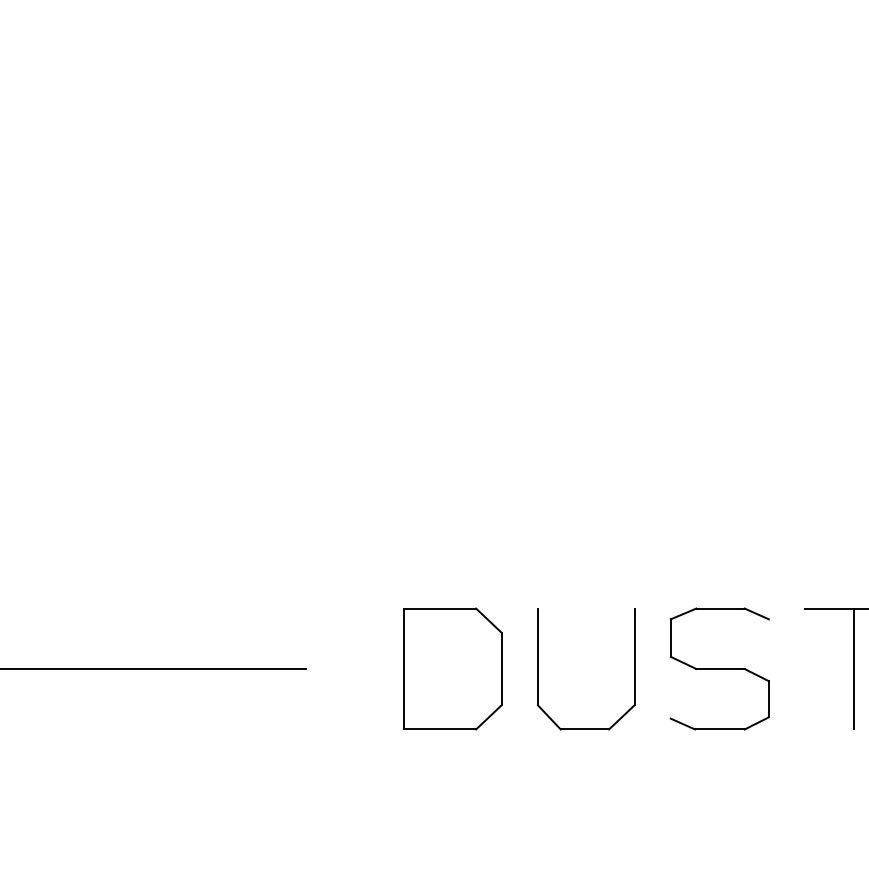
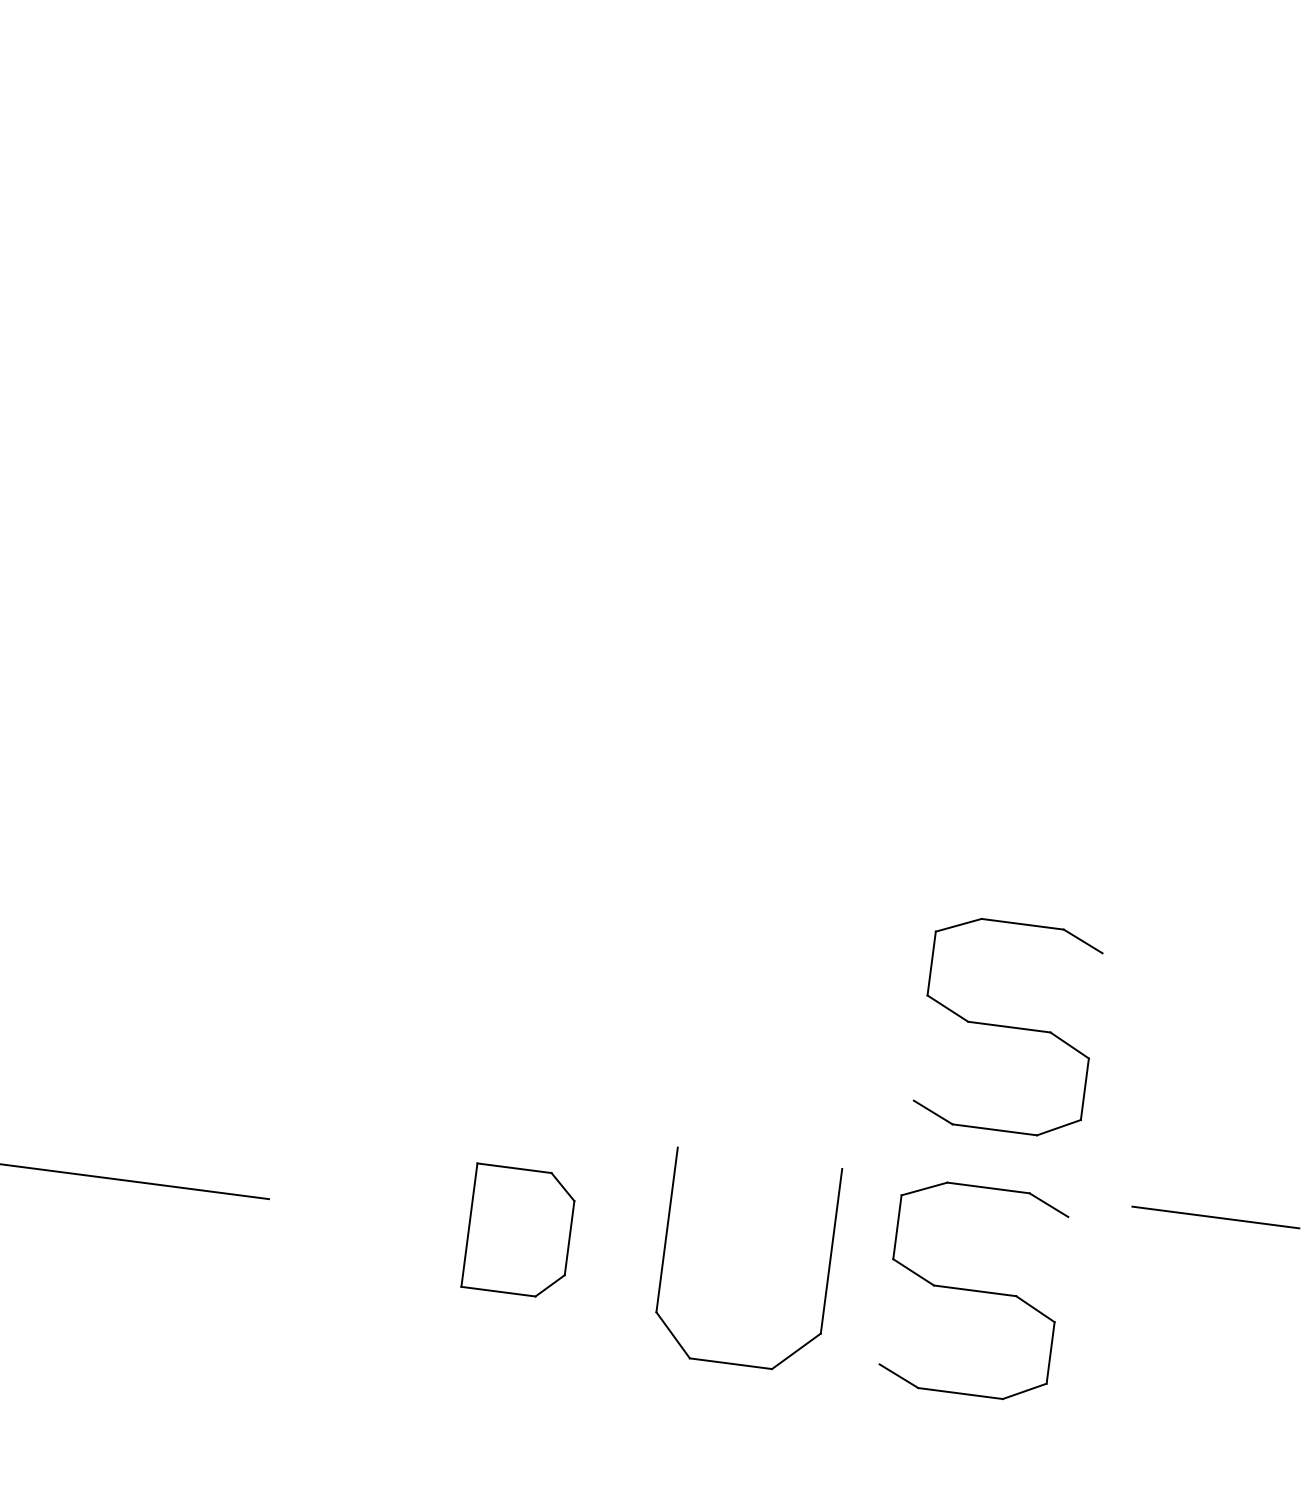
part: (719, 513) -> (1007, 1026), added
part: (452, 668) -> (519, 1230), size x0.6
line: (853, 668) -> (1201, 1319), removed

